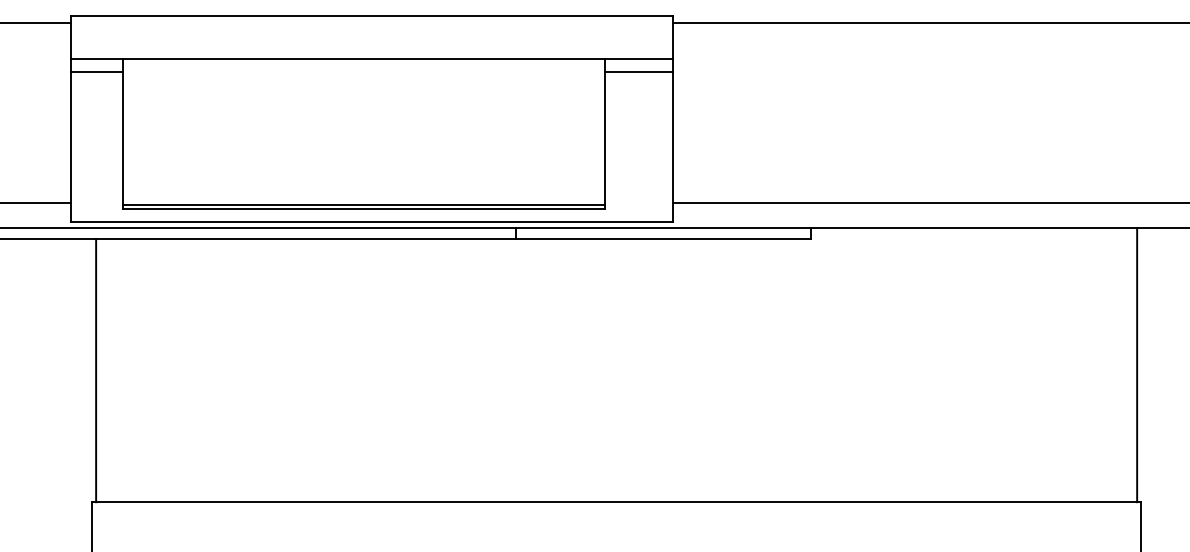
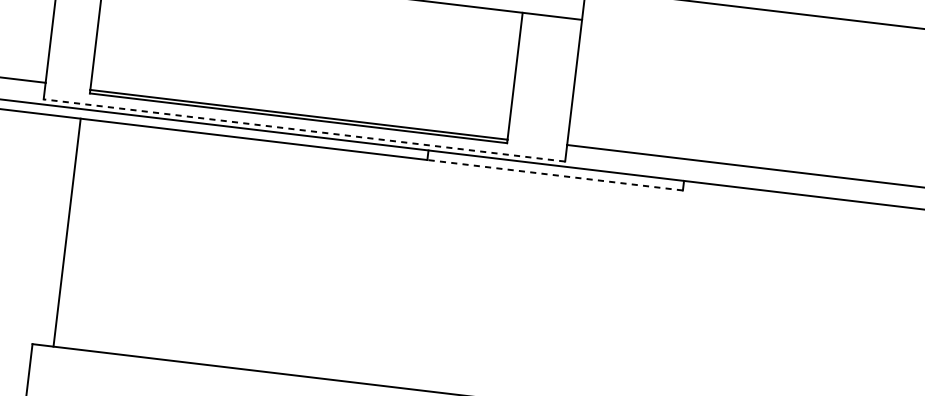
line: (638, 71) -> (550, 27), removed
line: (372, 222) -> (304, 130), solid -> dashed
line: (663, 239) -> (555, 175), solid -> dashed
line: (96, 370) -> (67, 232), moved

